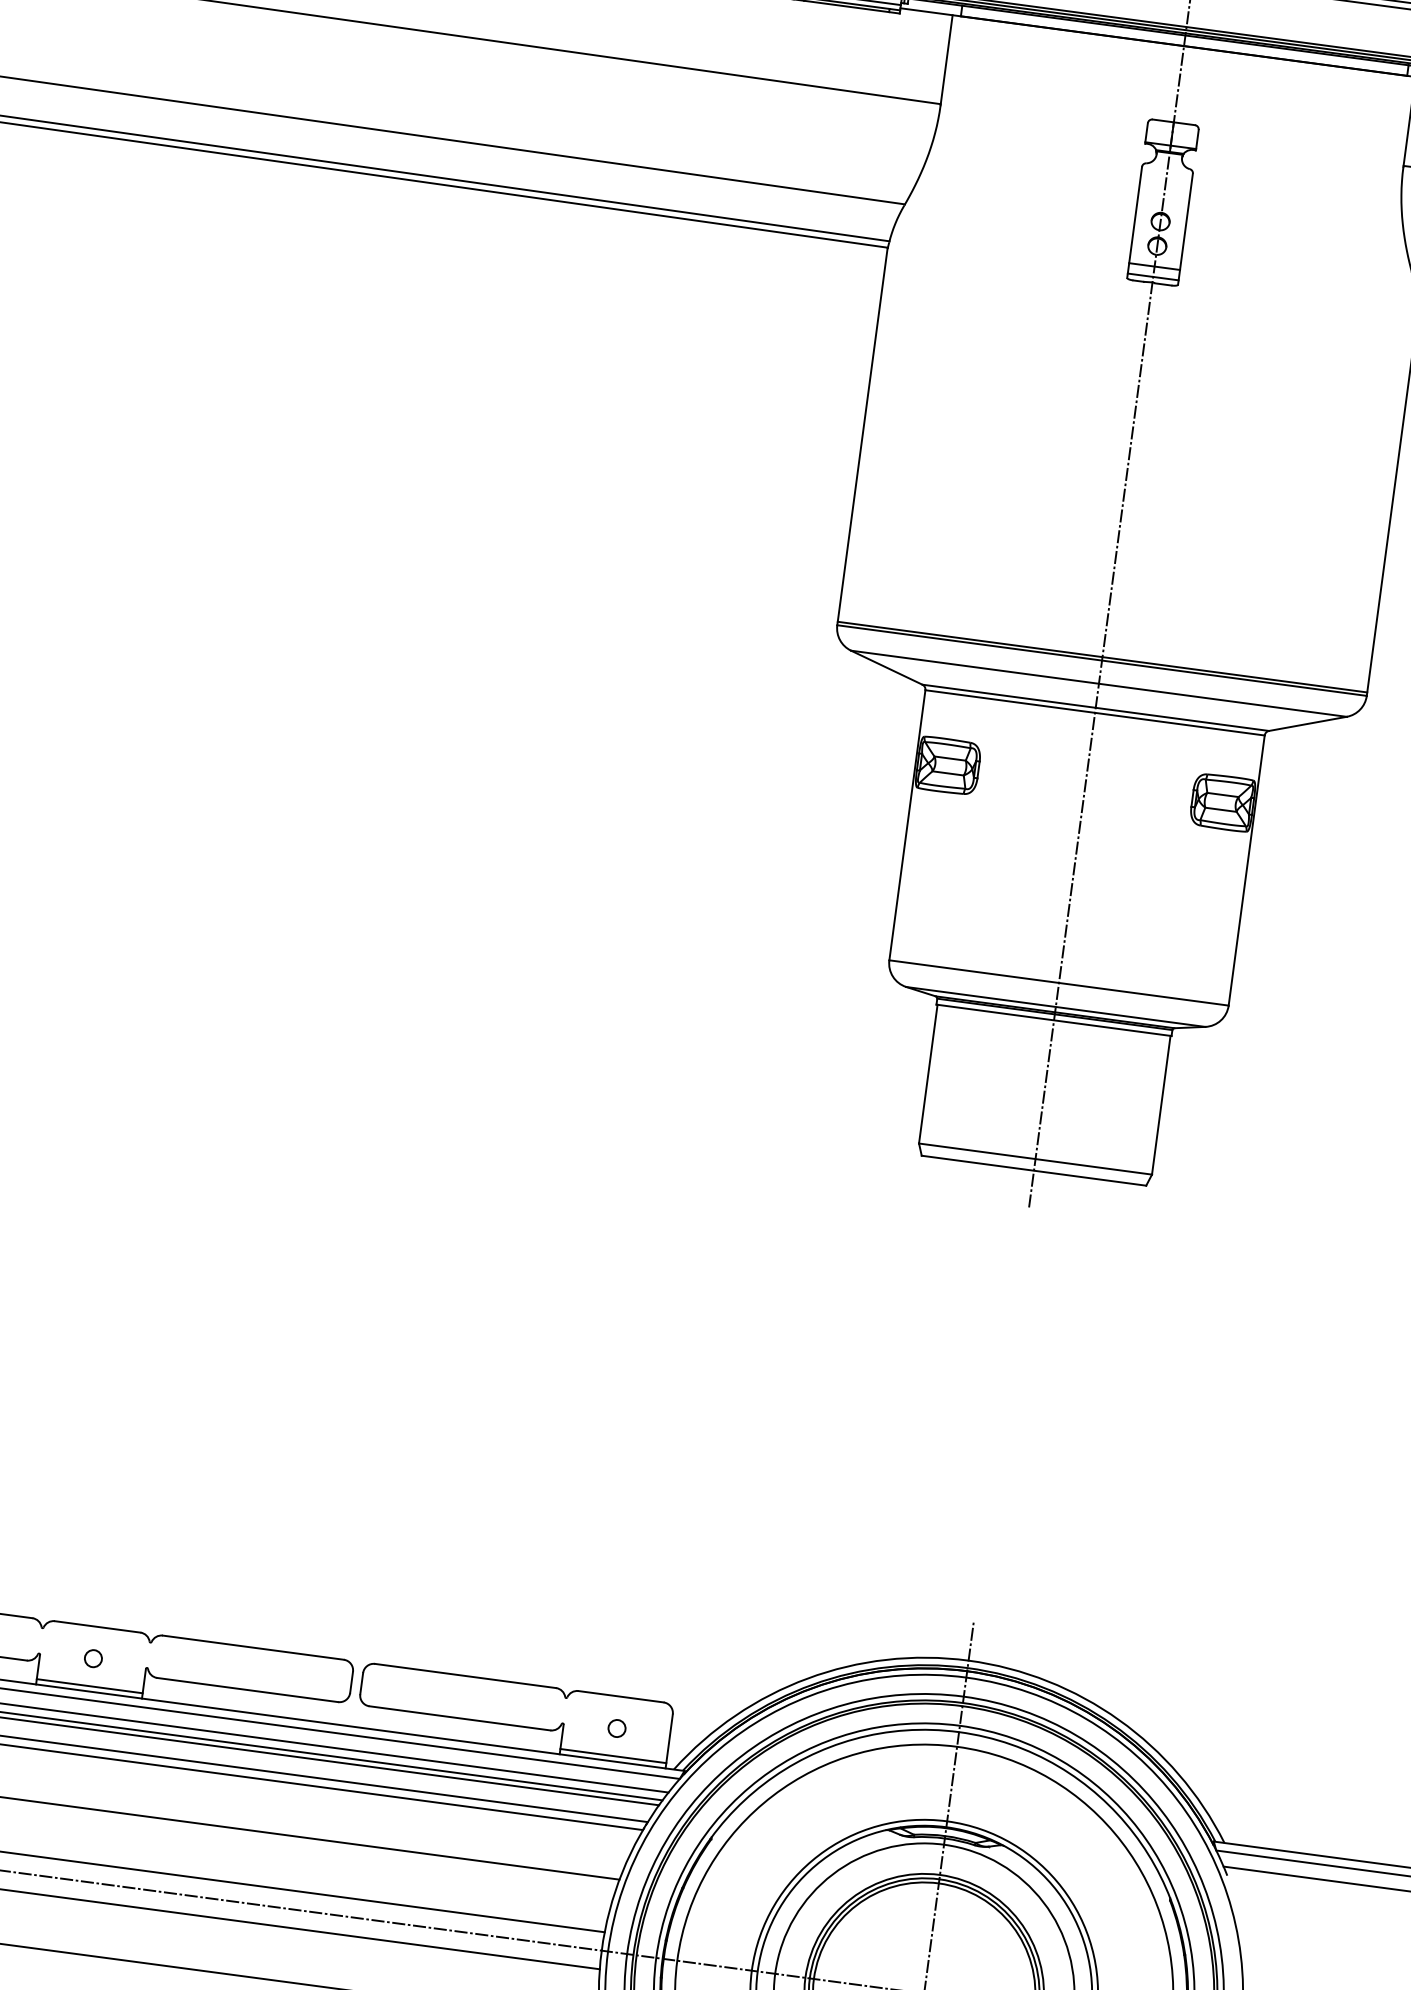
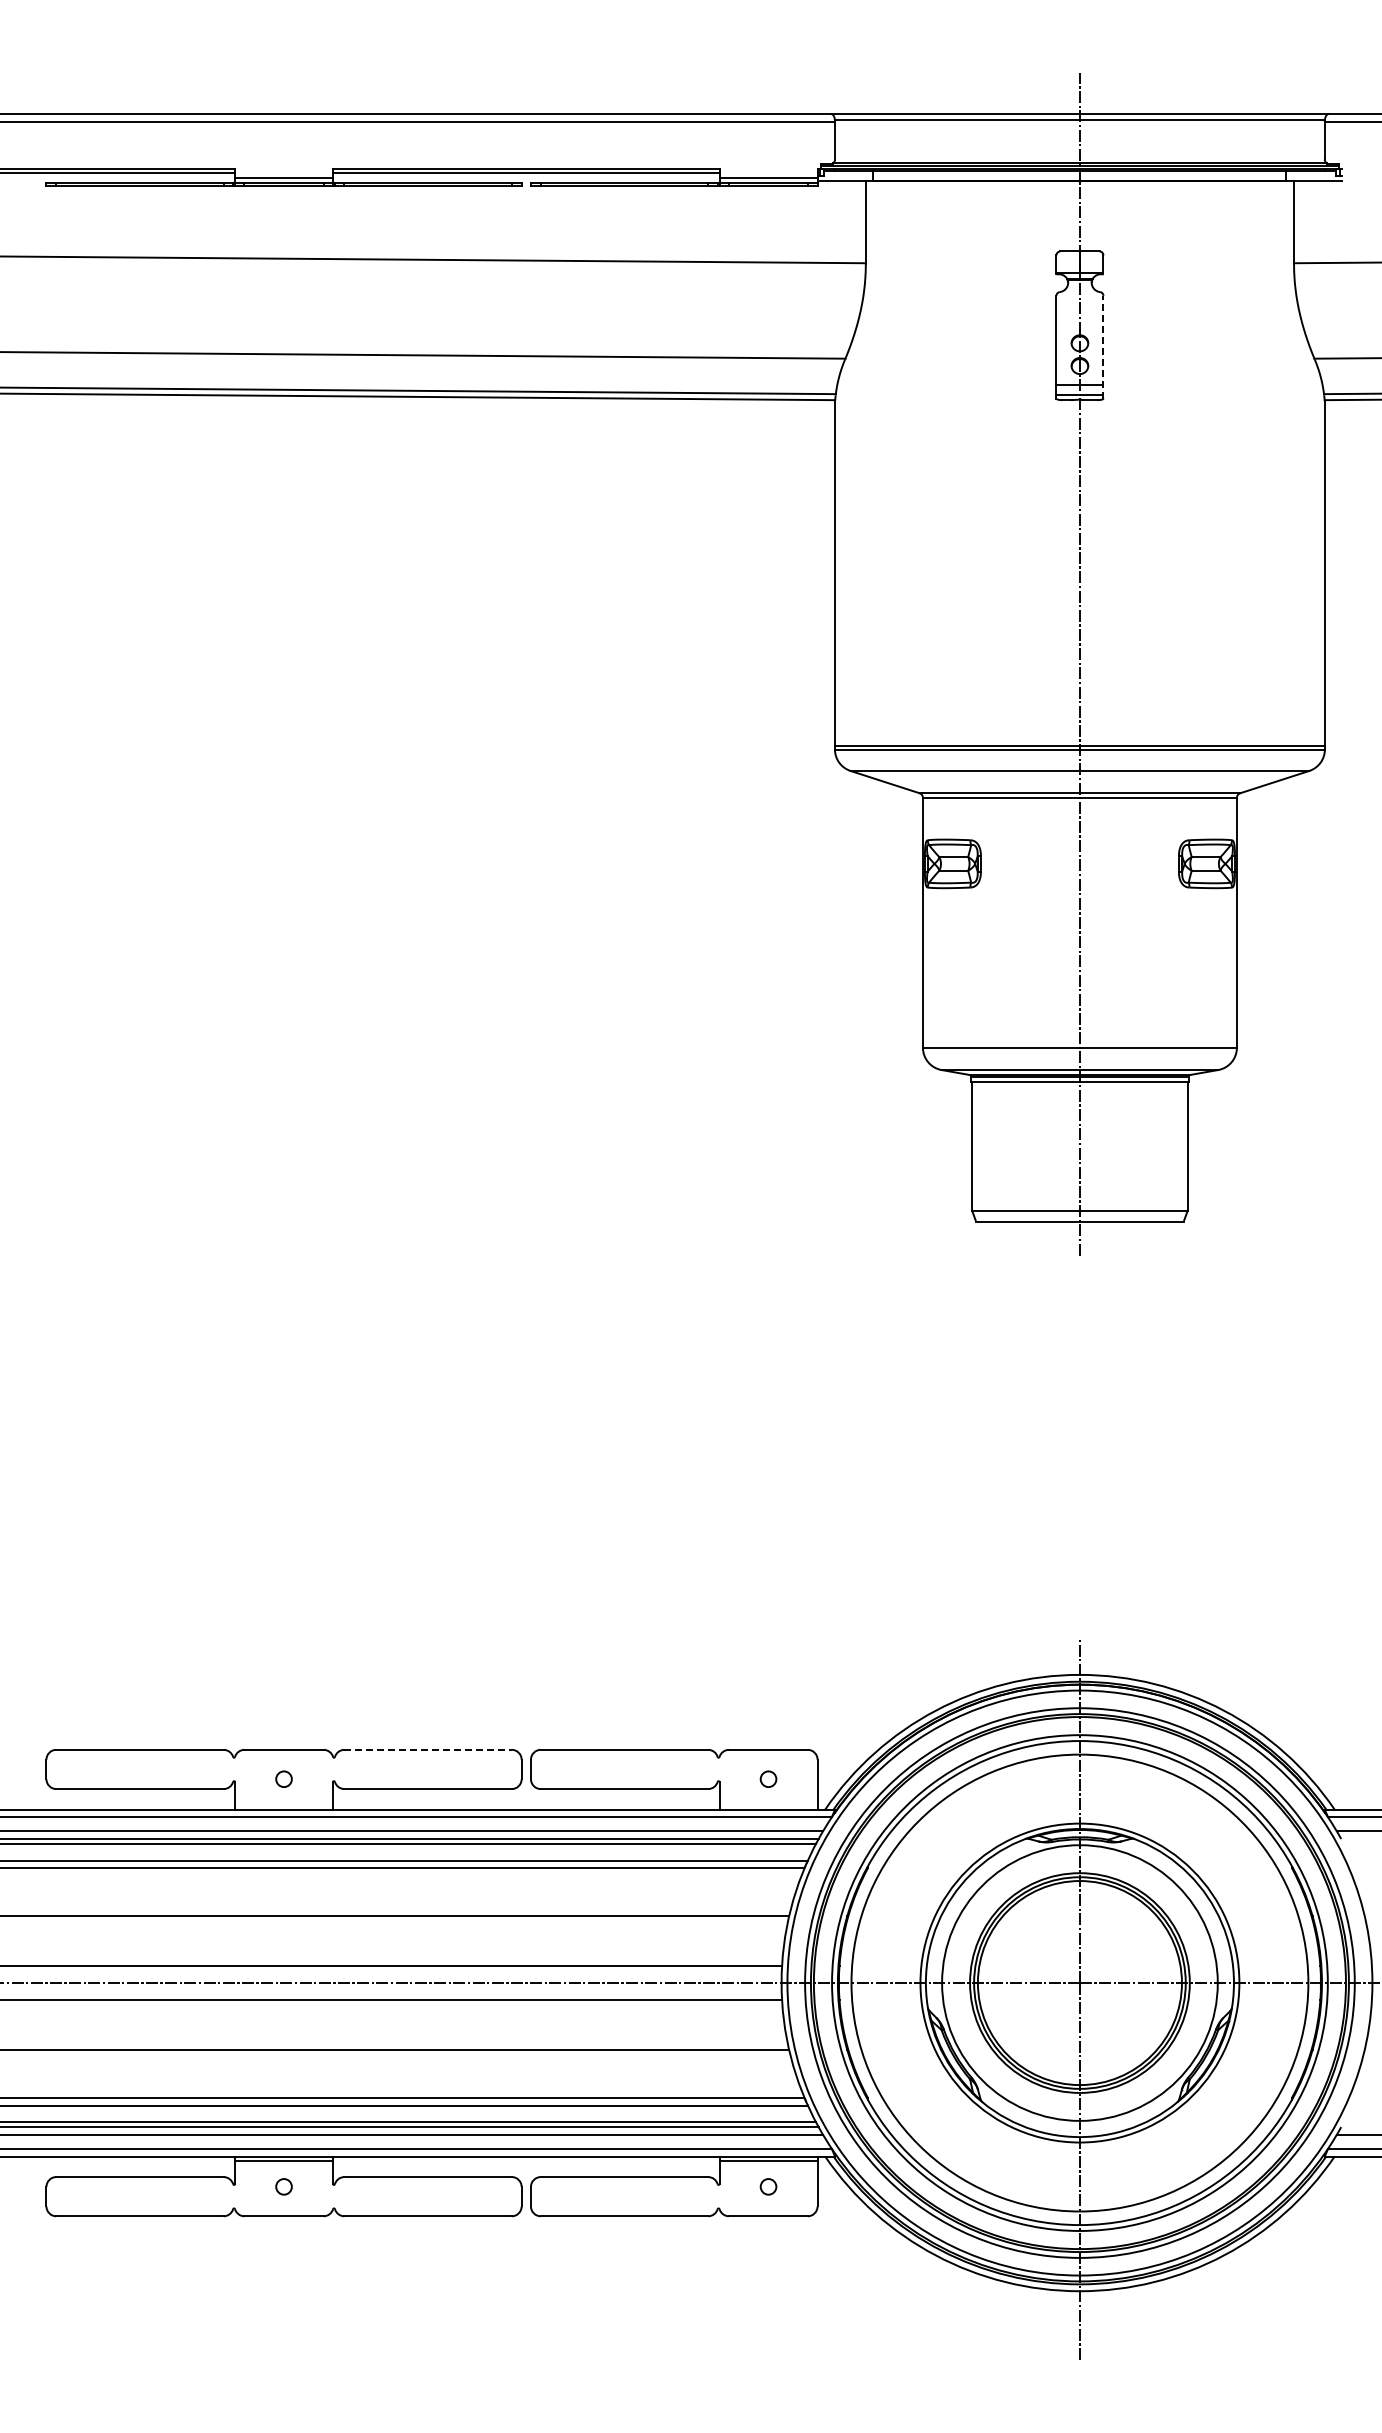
line: (1185, 228) -> (1103, 346), solid -> dashed
line: (253, 1647) -> (428, 1749), solid -> dashed
line: (90, 1686) -> (284, 1804), removed
line: (613, 1755) -> (768, 1804), removed

